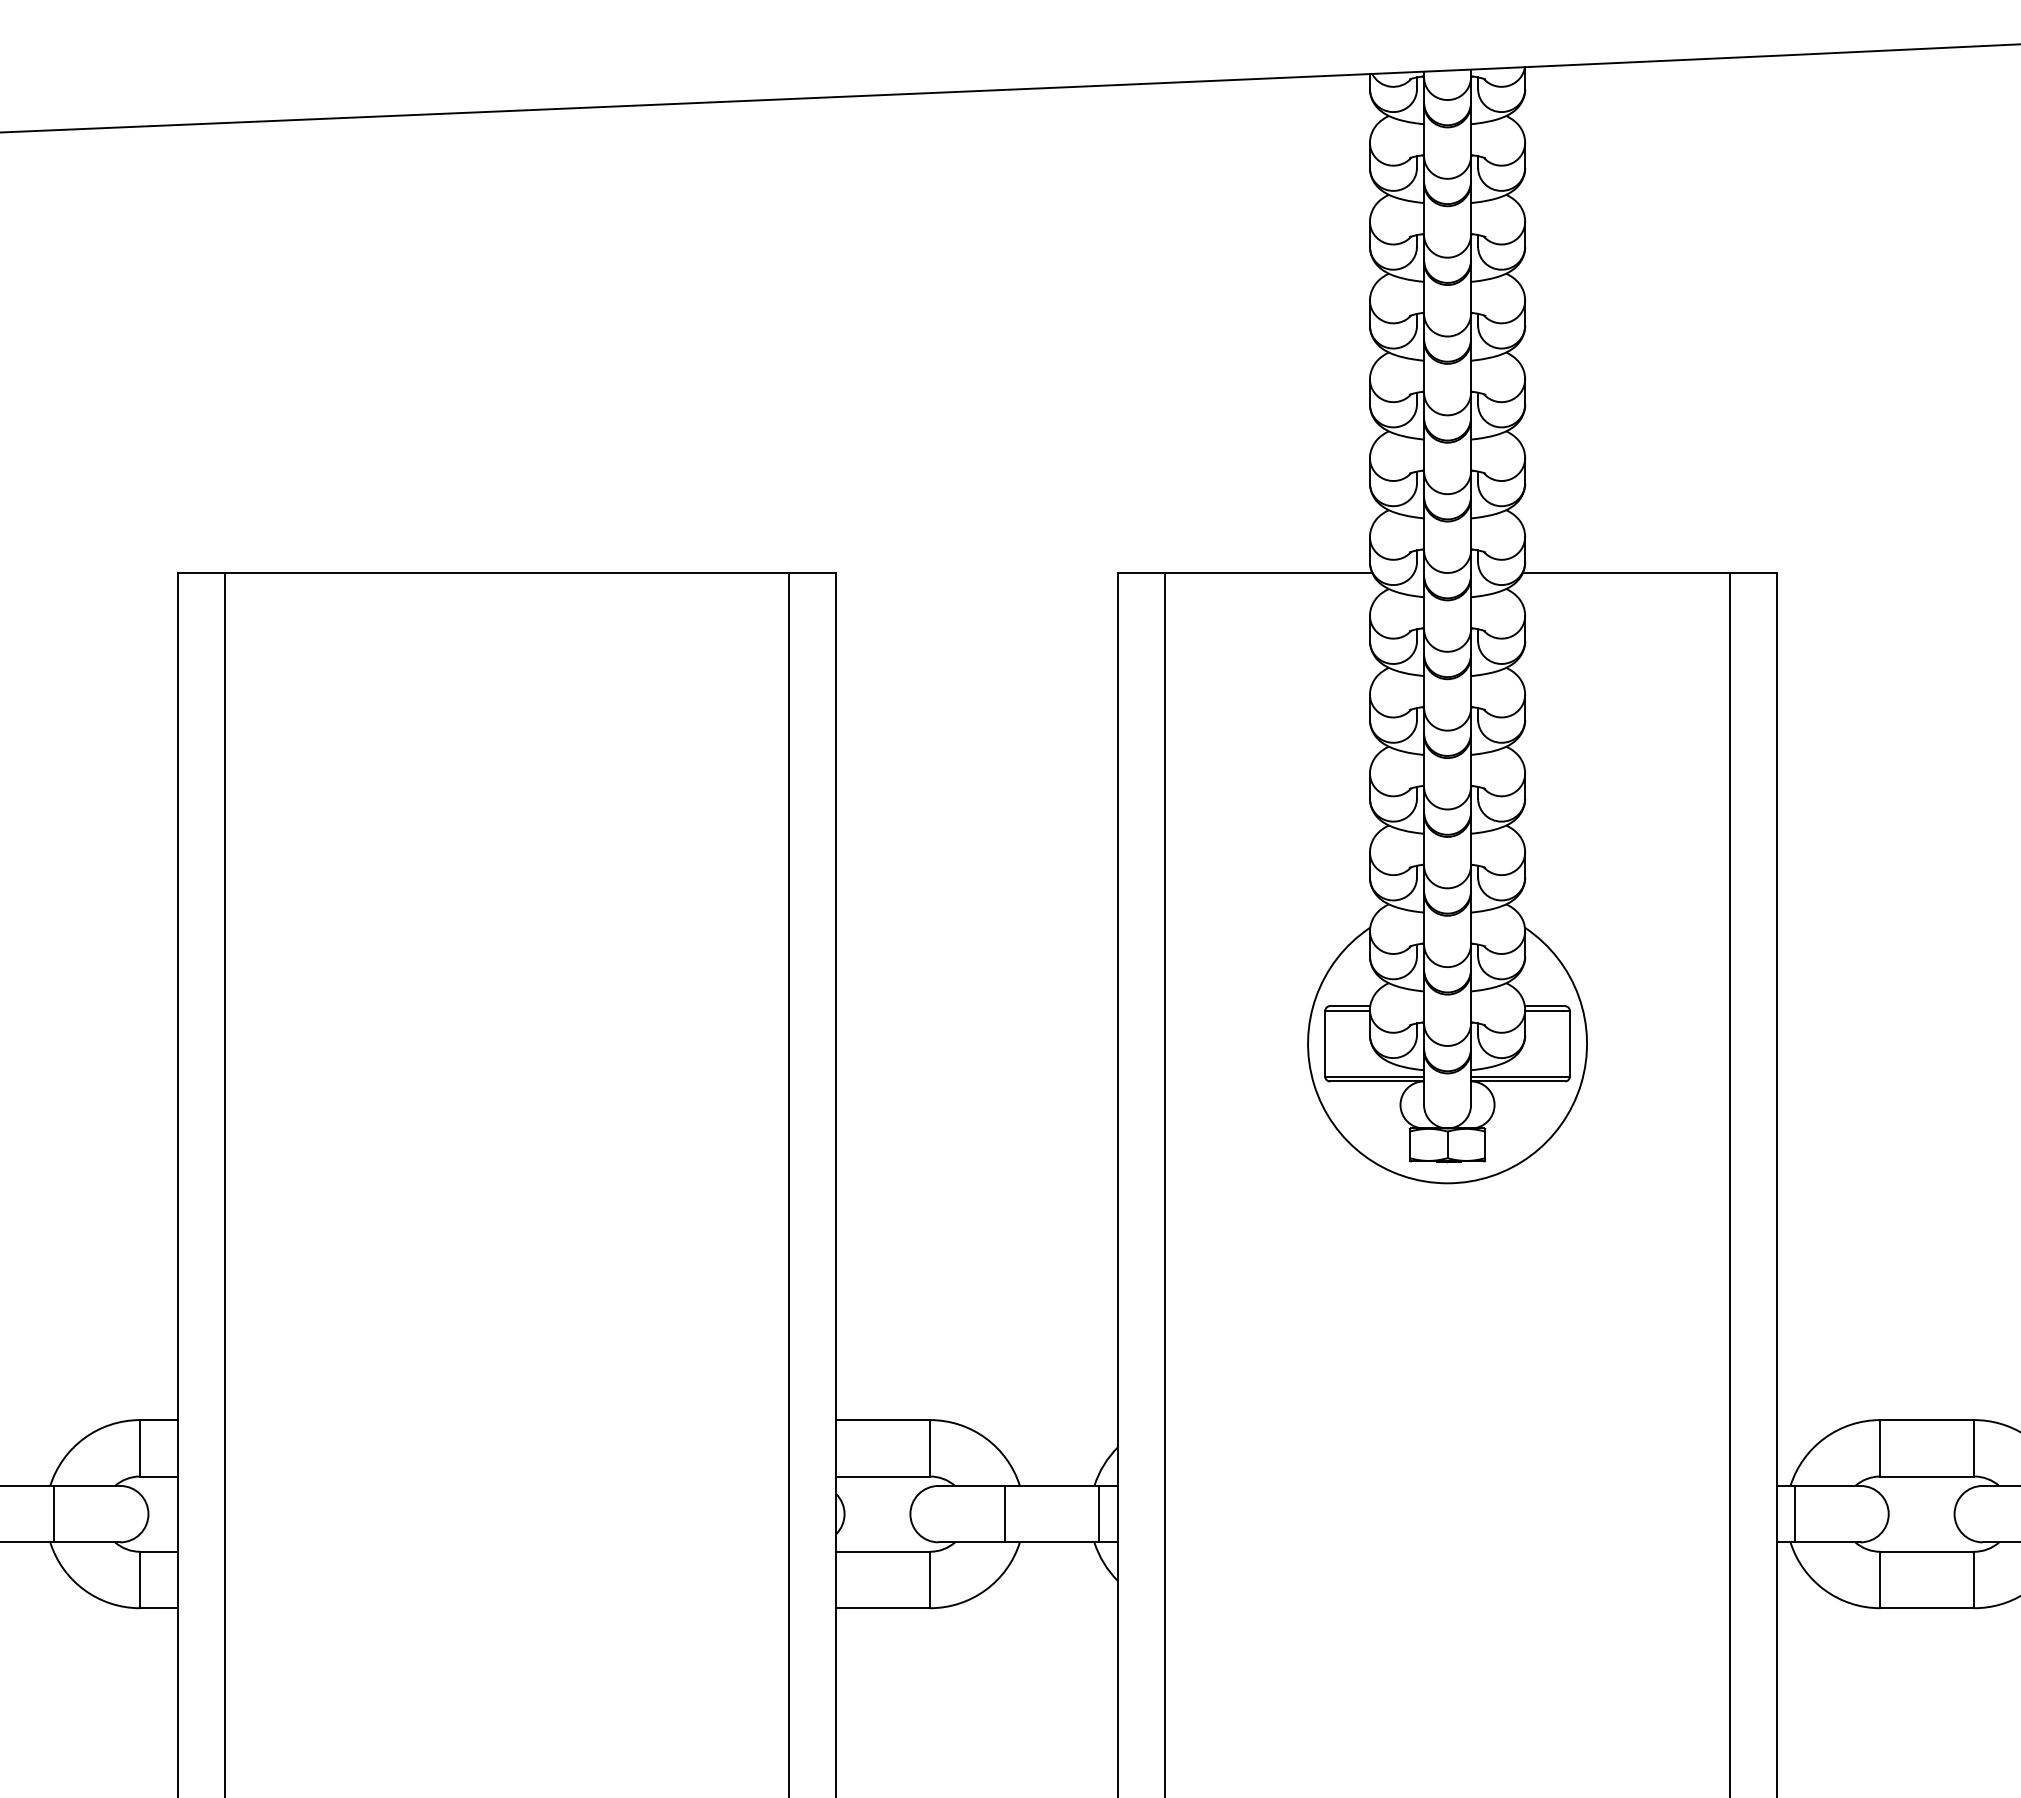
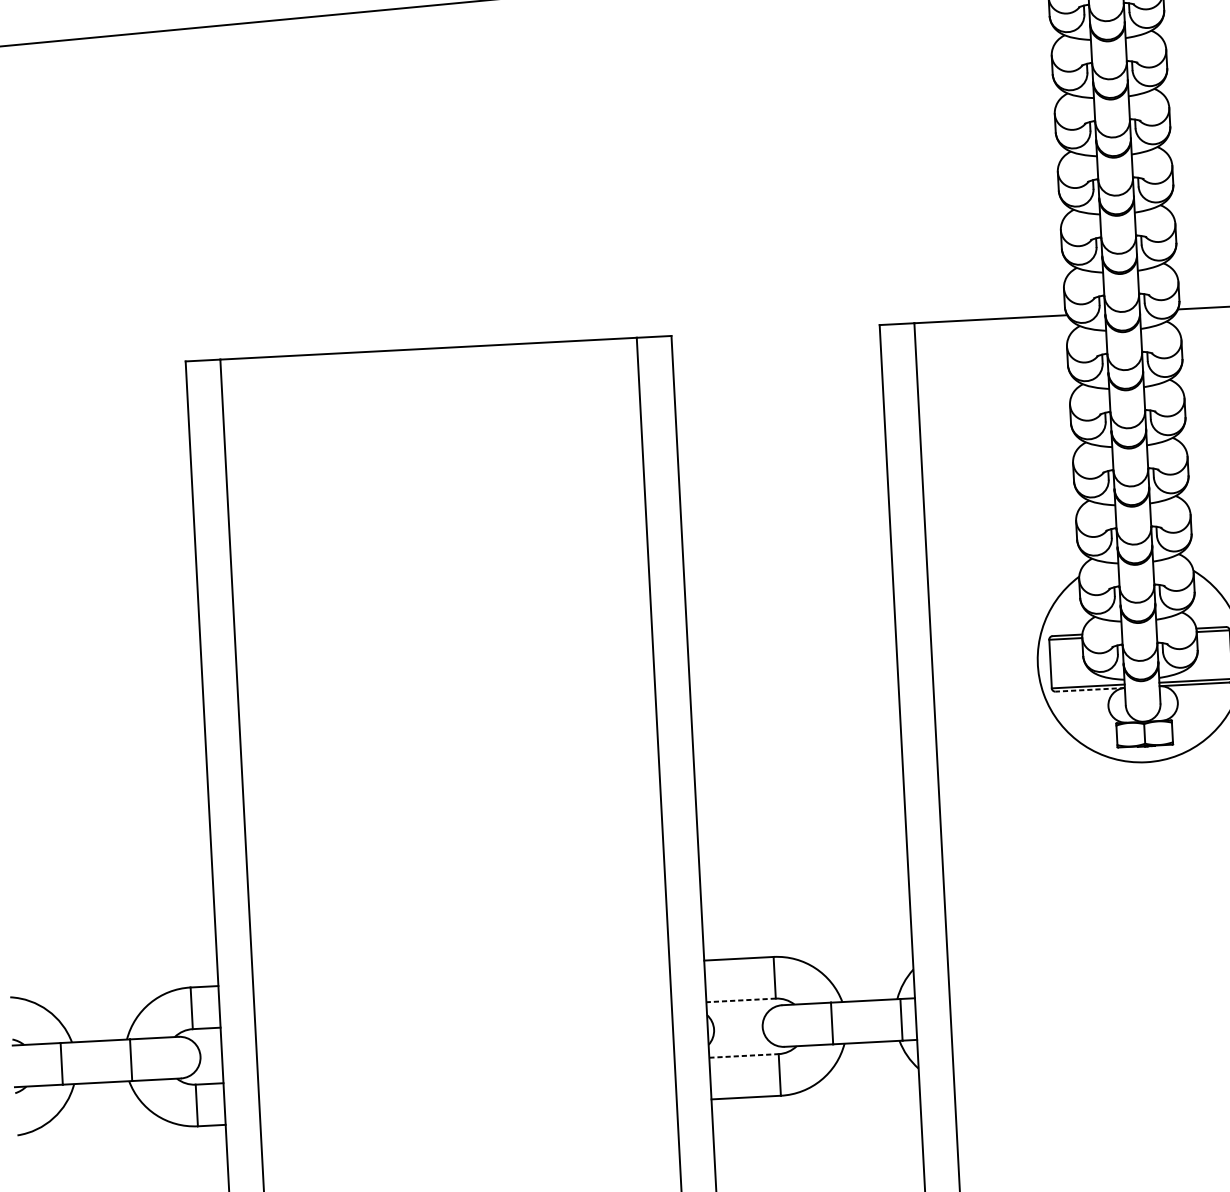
line: (1376, 1081) -> (1089, 689), solid -> dashed
line: (882, 1476) -> (740, 1000), solid -> dashed
line: (883, 1551) -> (744, 1055), solid -> dashed

